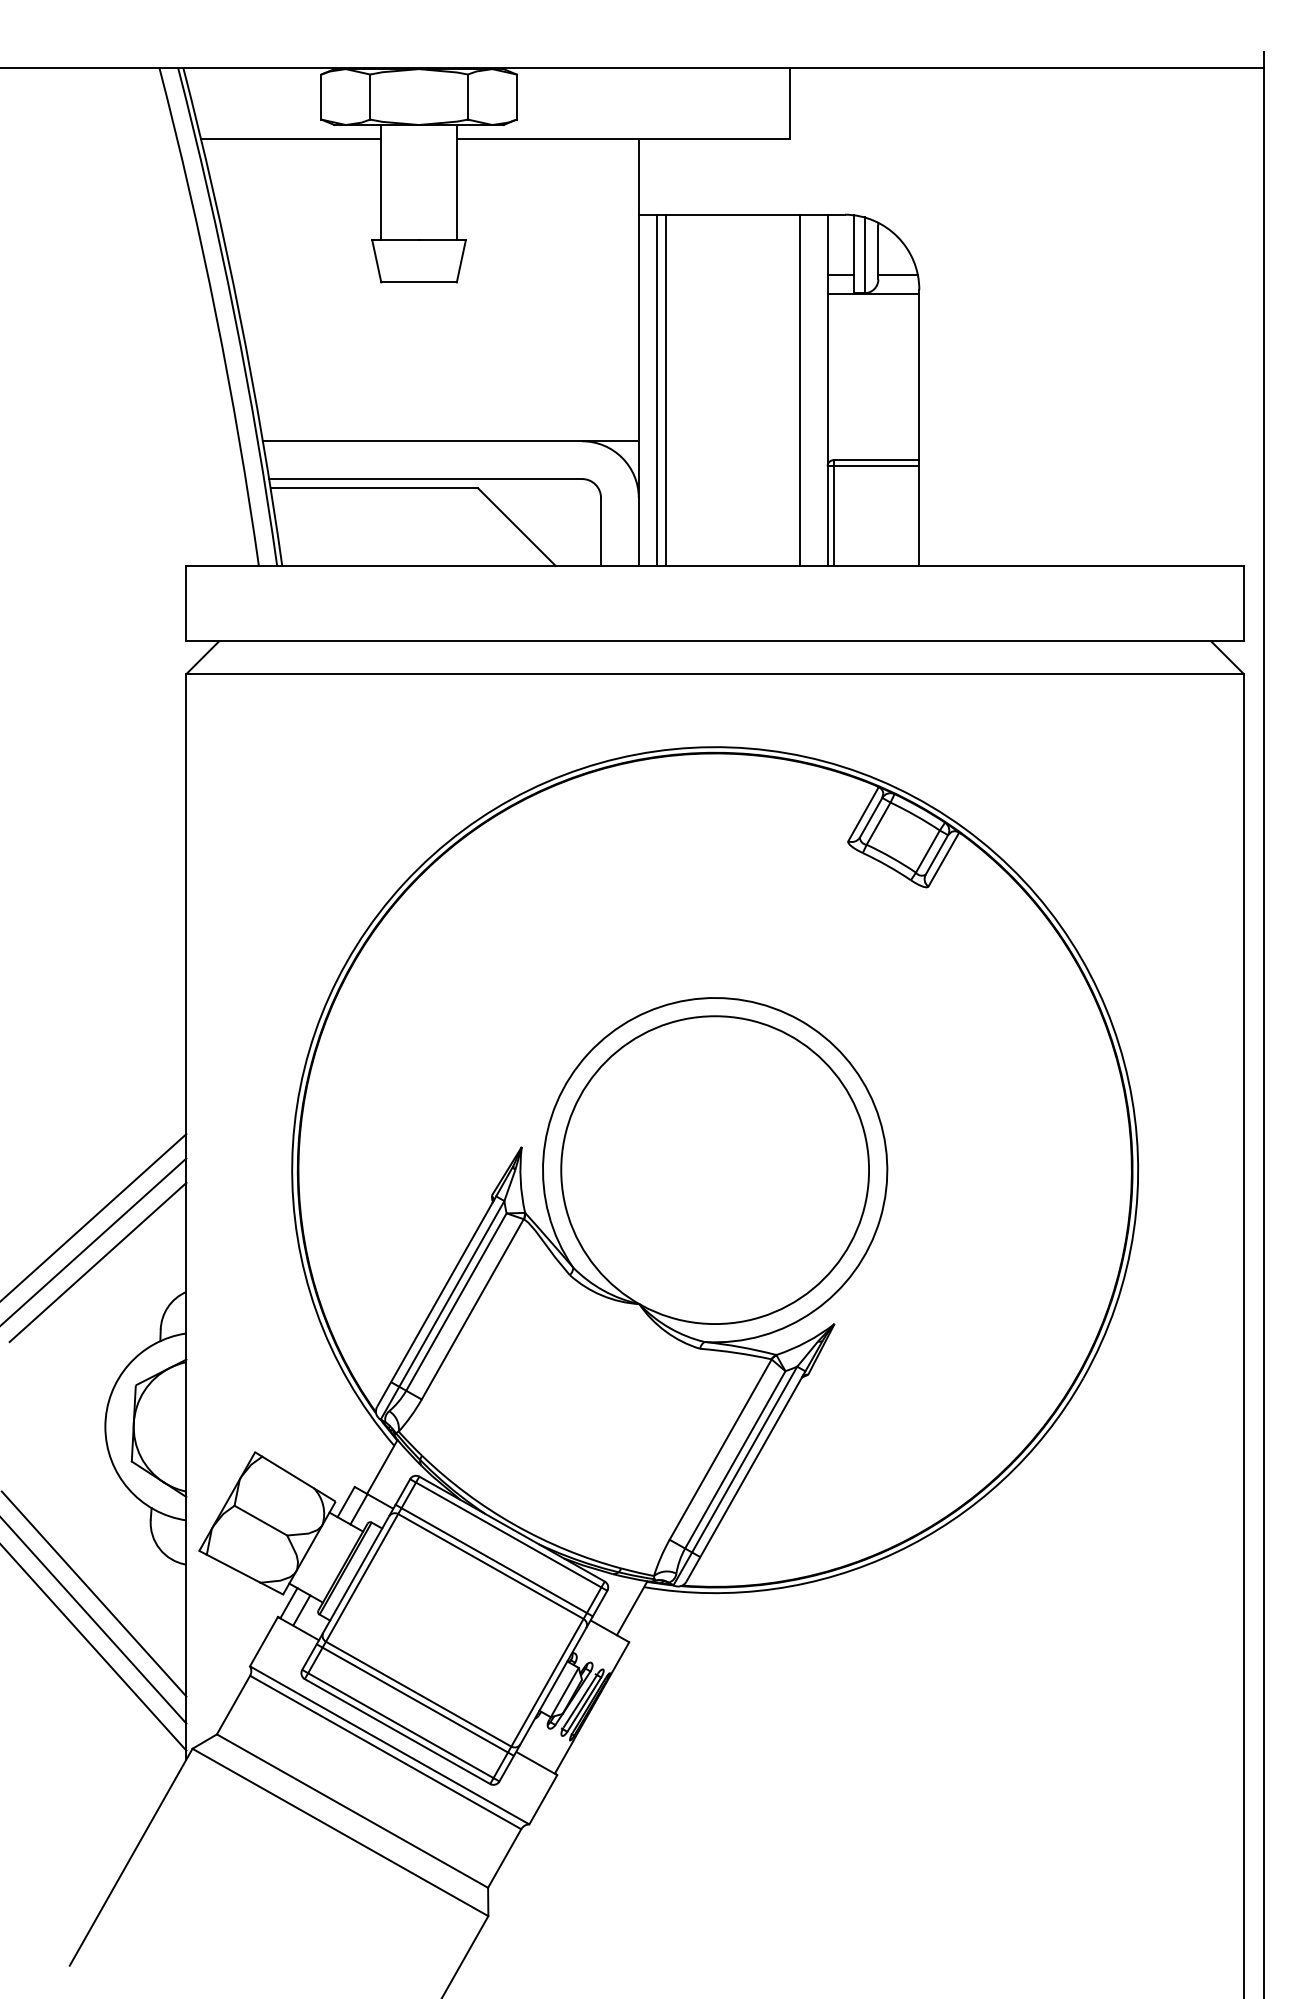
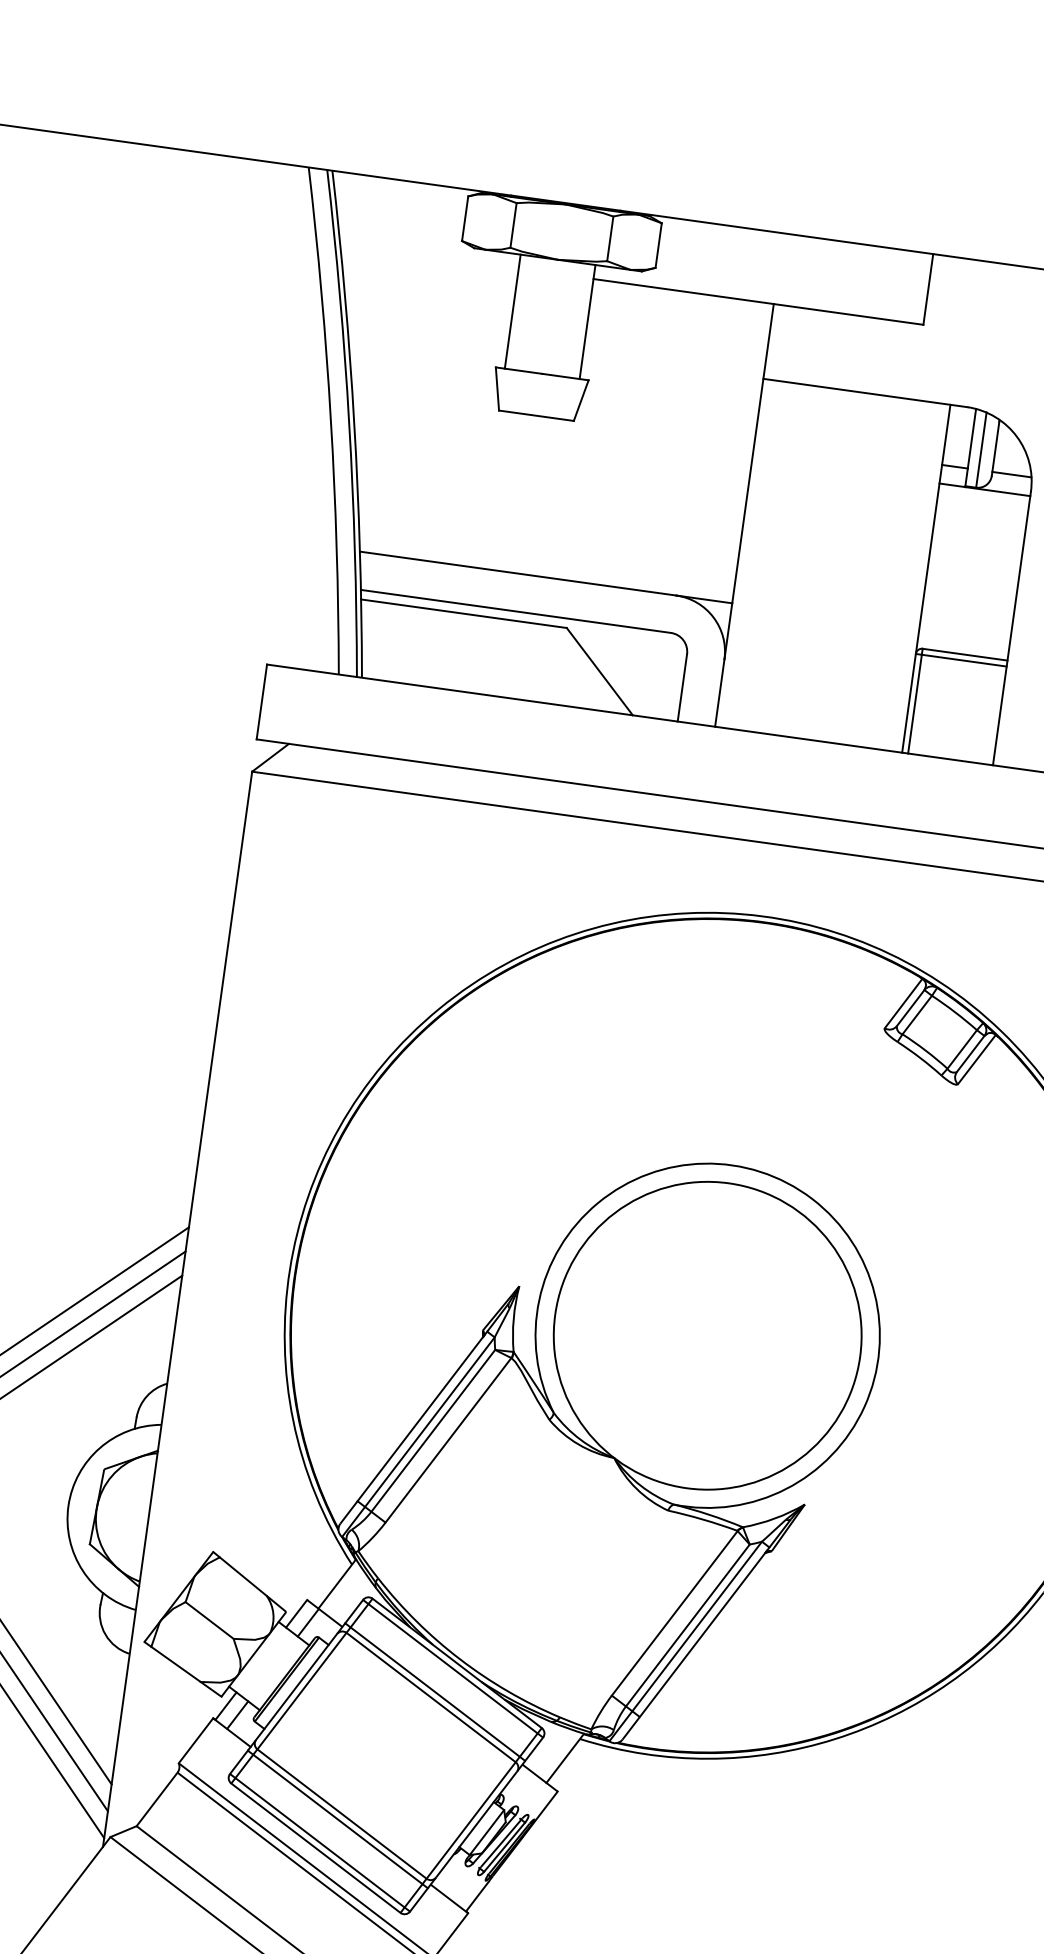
line: (291, 139) -> (429, 256), removed
line: (656, 389) -> (756, 554), removed
line: (666, 389) -> (766, 555), removed
line: (800, 389) -> (899, 574), removed

